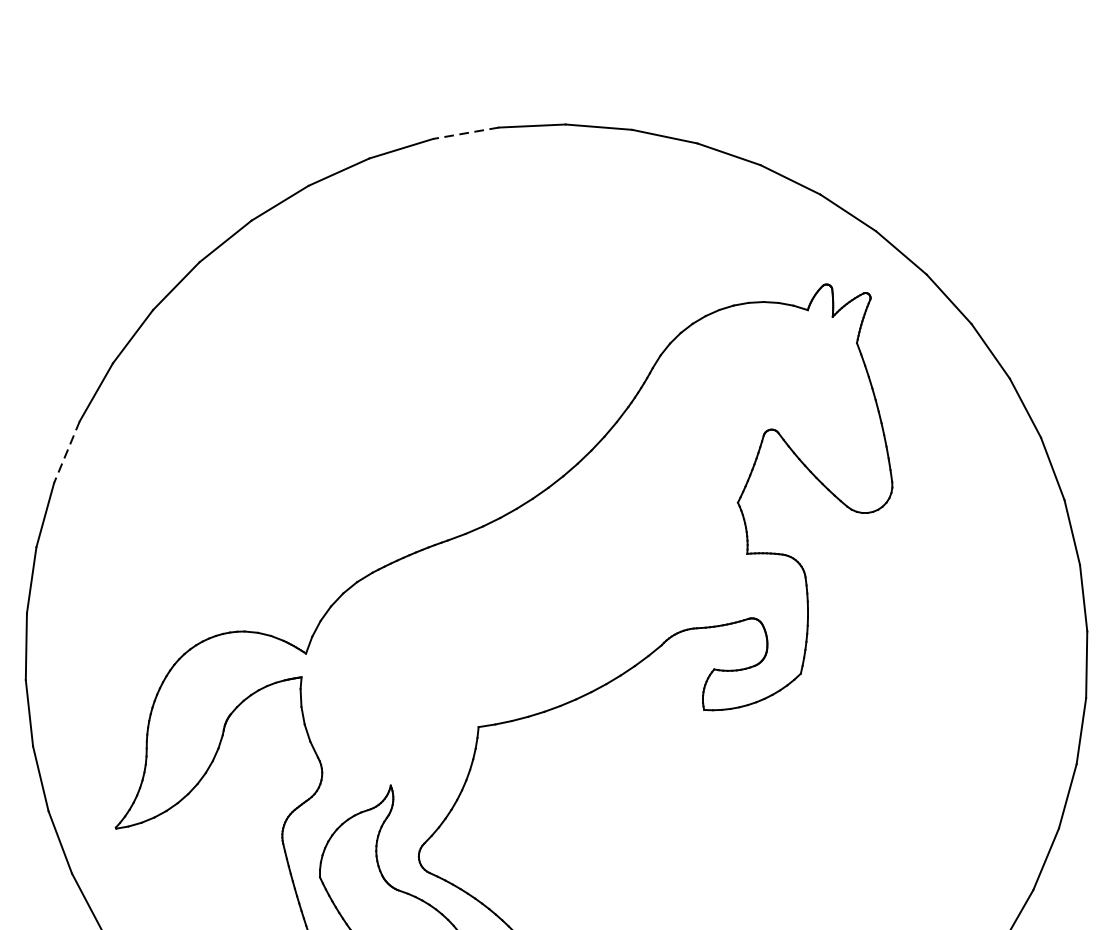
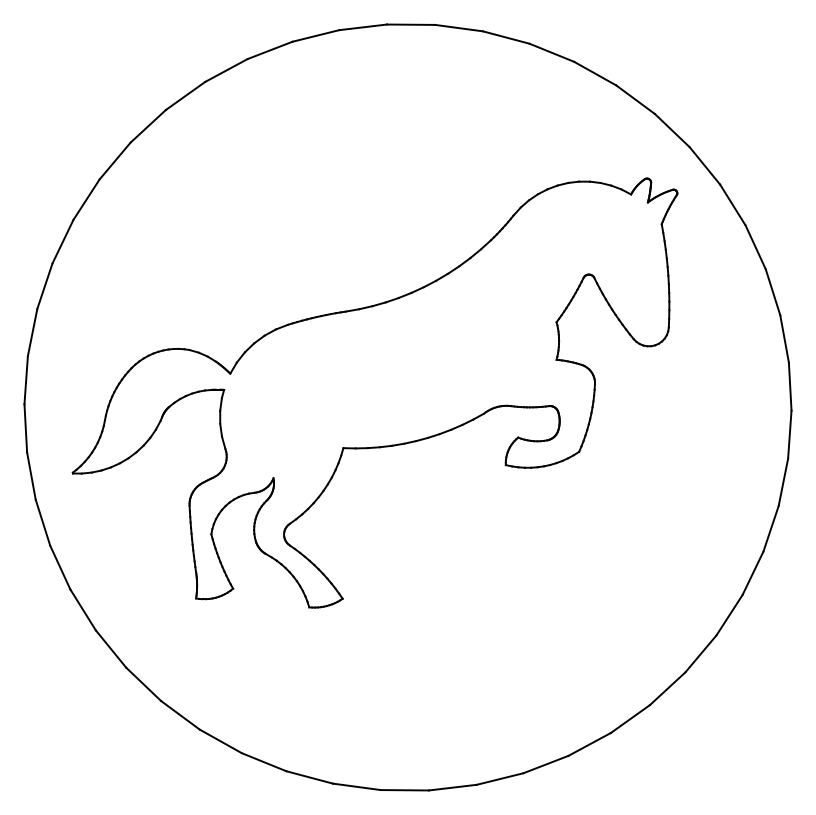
line: (465, 133) -> (410, 24), dashed -> solid
line: (67, 453) -> (86, 200), dashed -> solid

